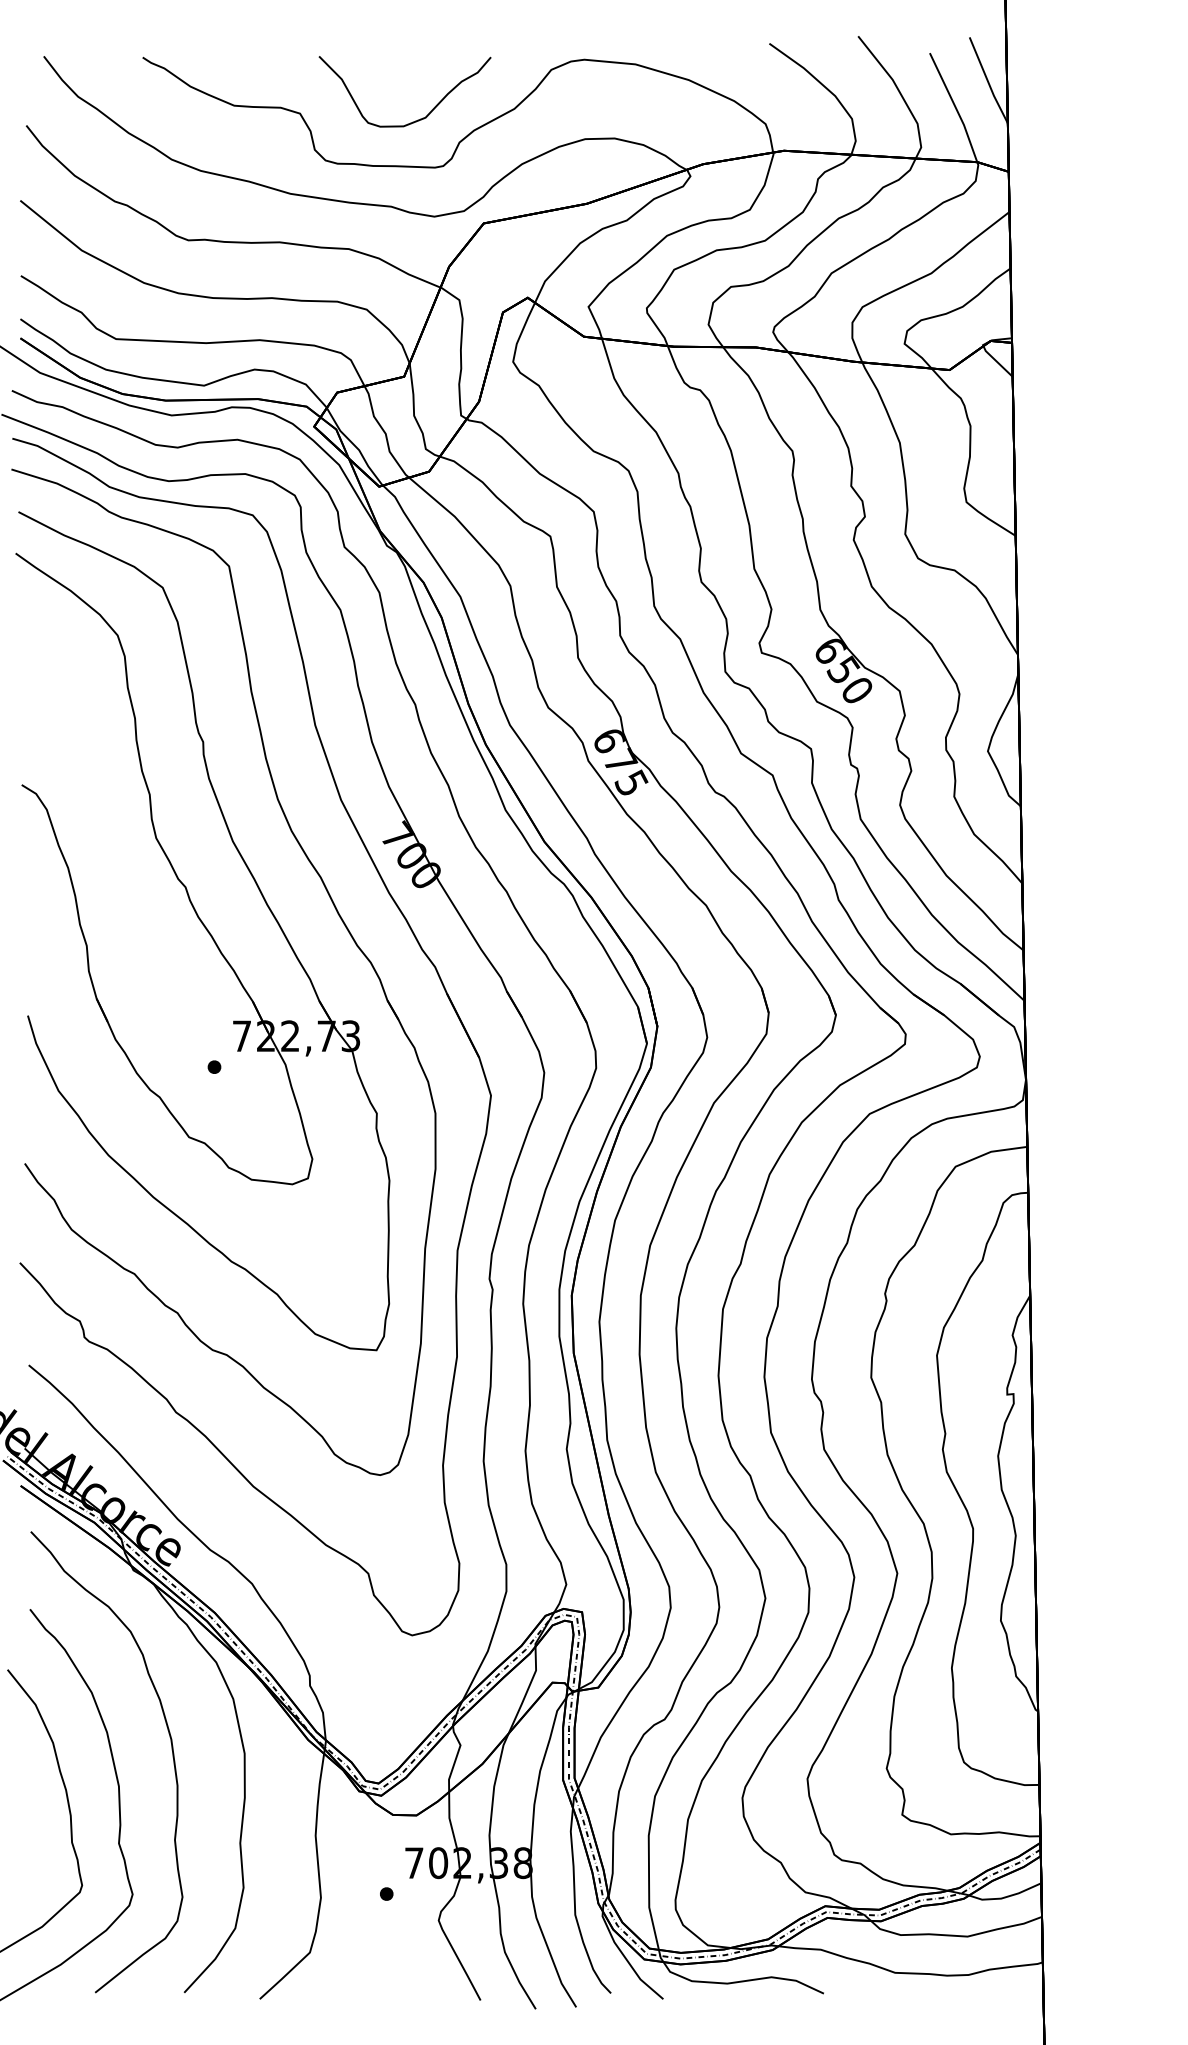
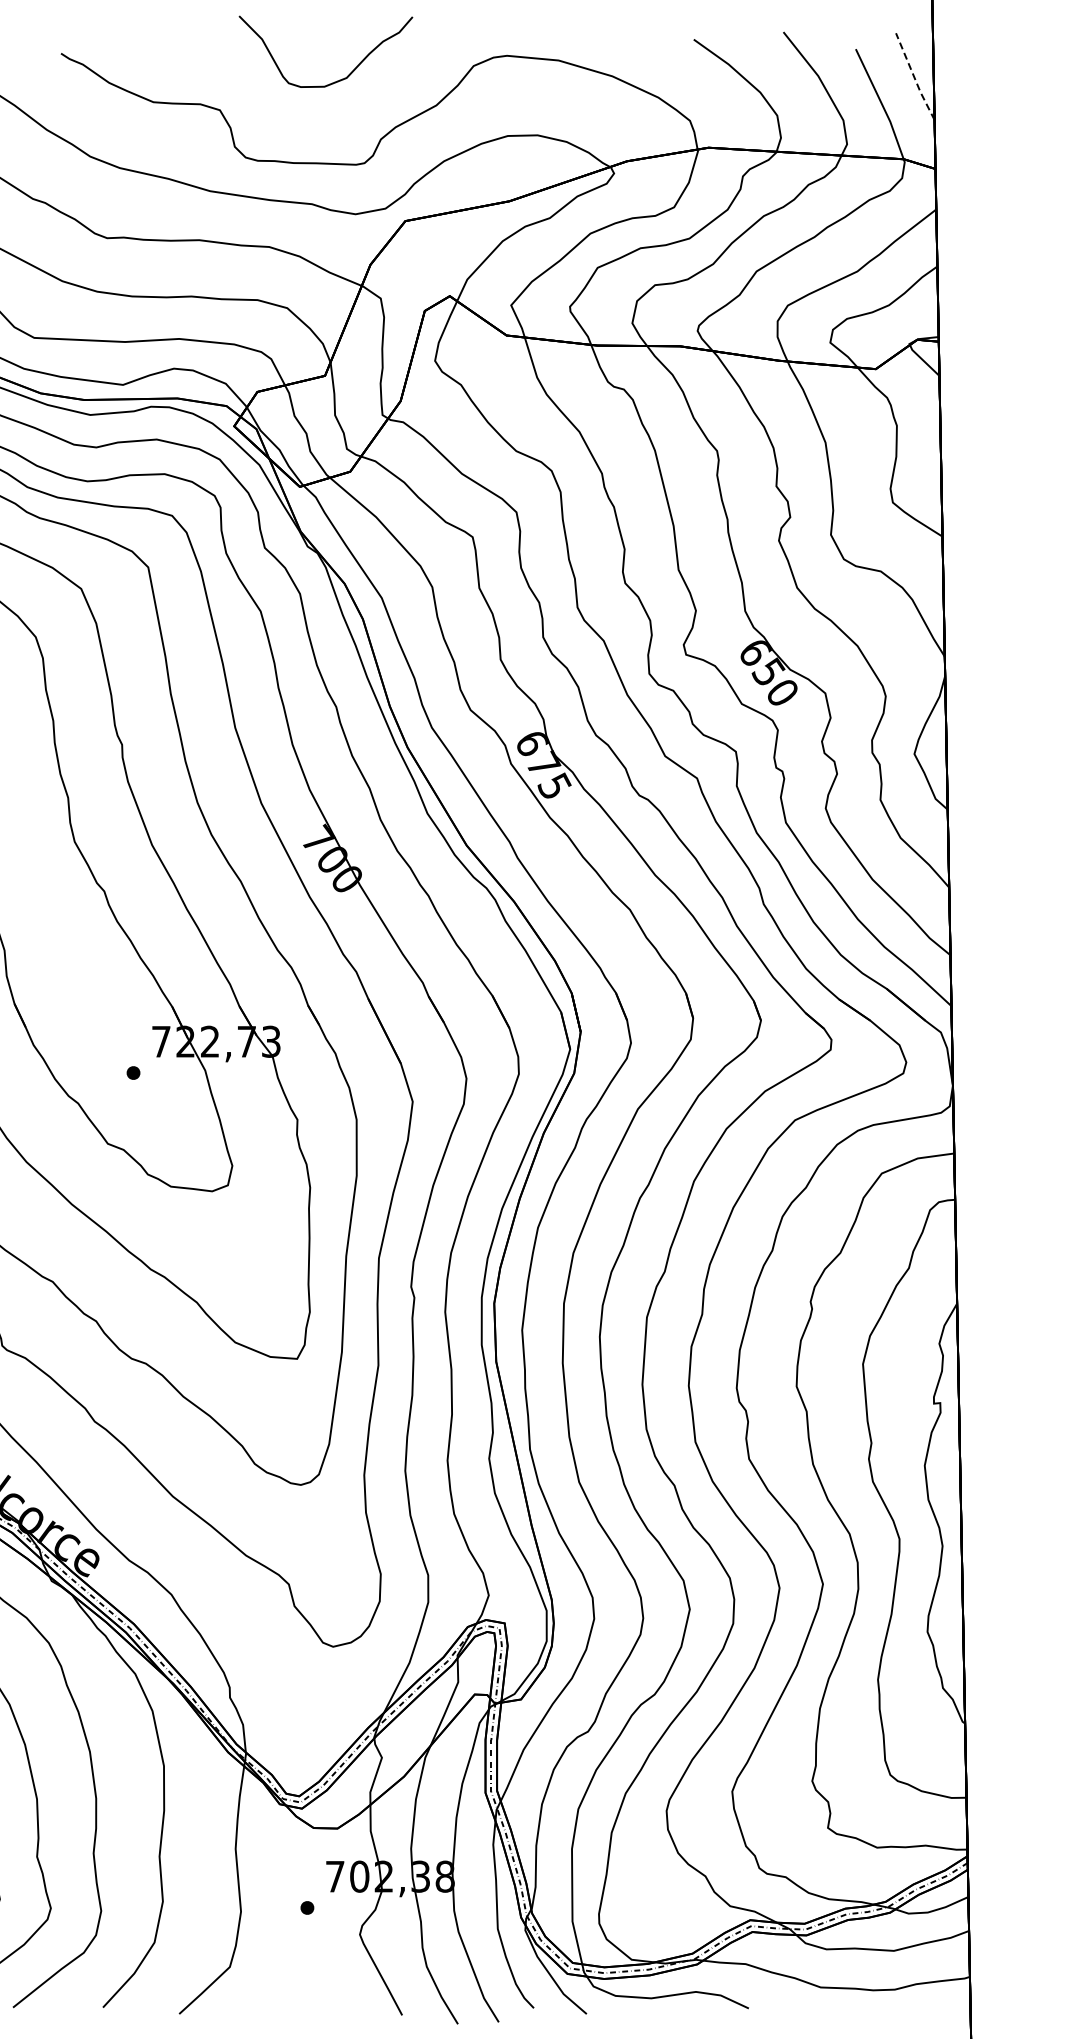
line: (987, 81) -> (914, 77), solid -> dashed
curve: (417, 119) -> (338, 79), moved

